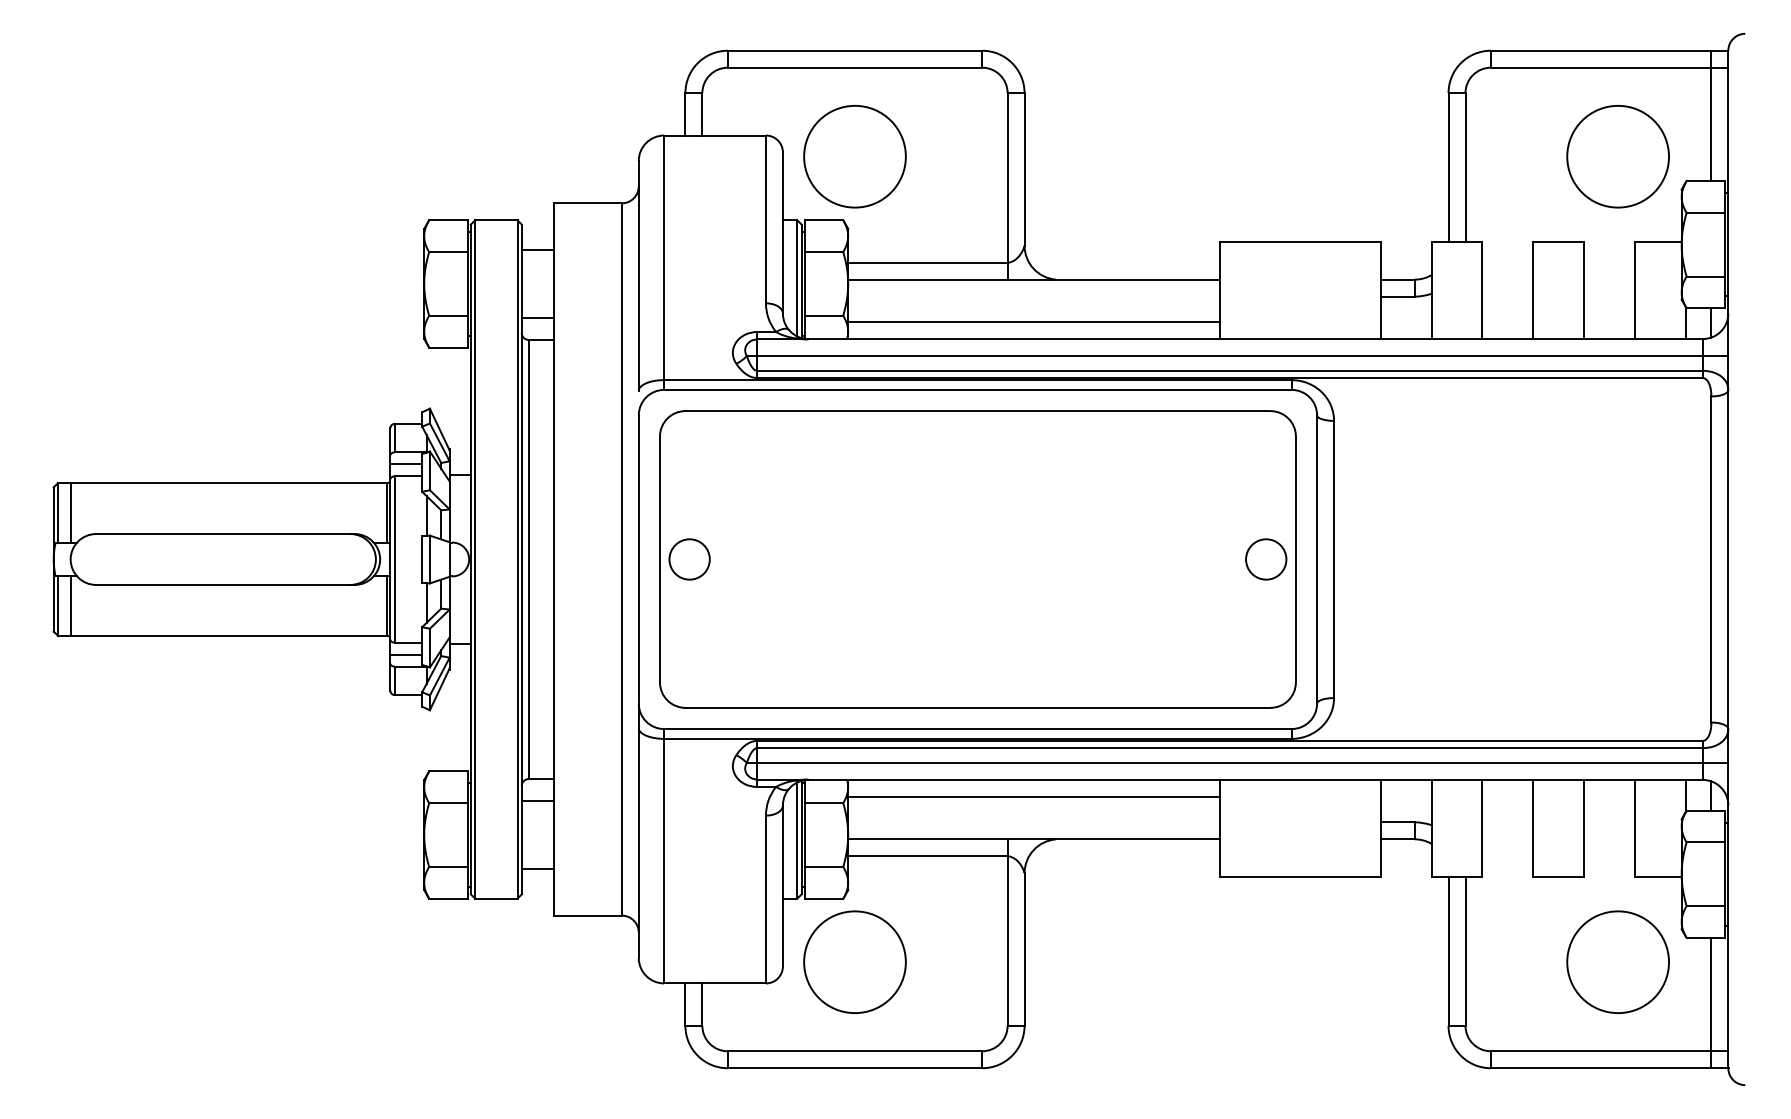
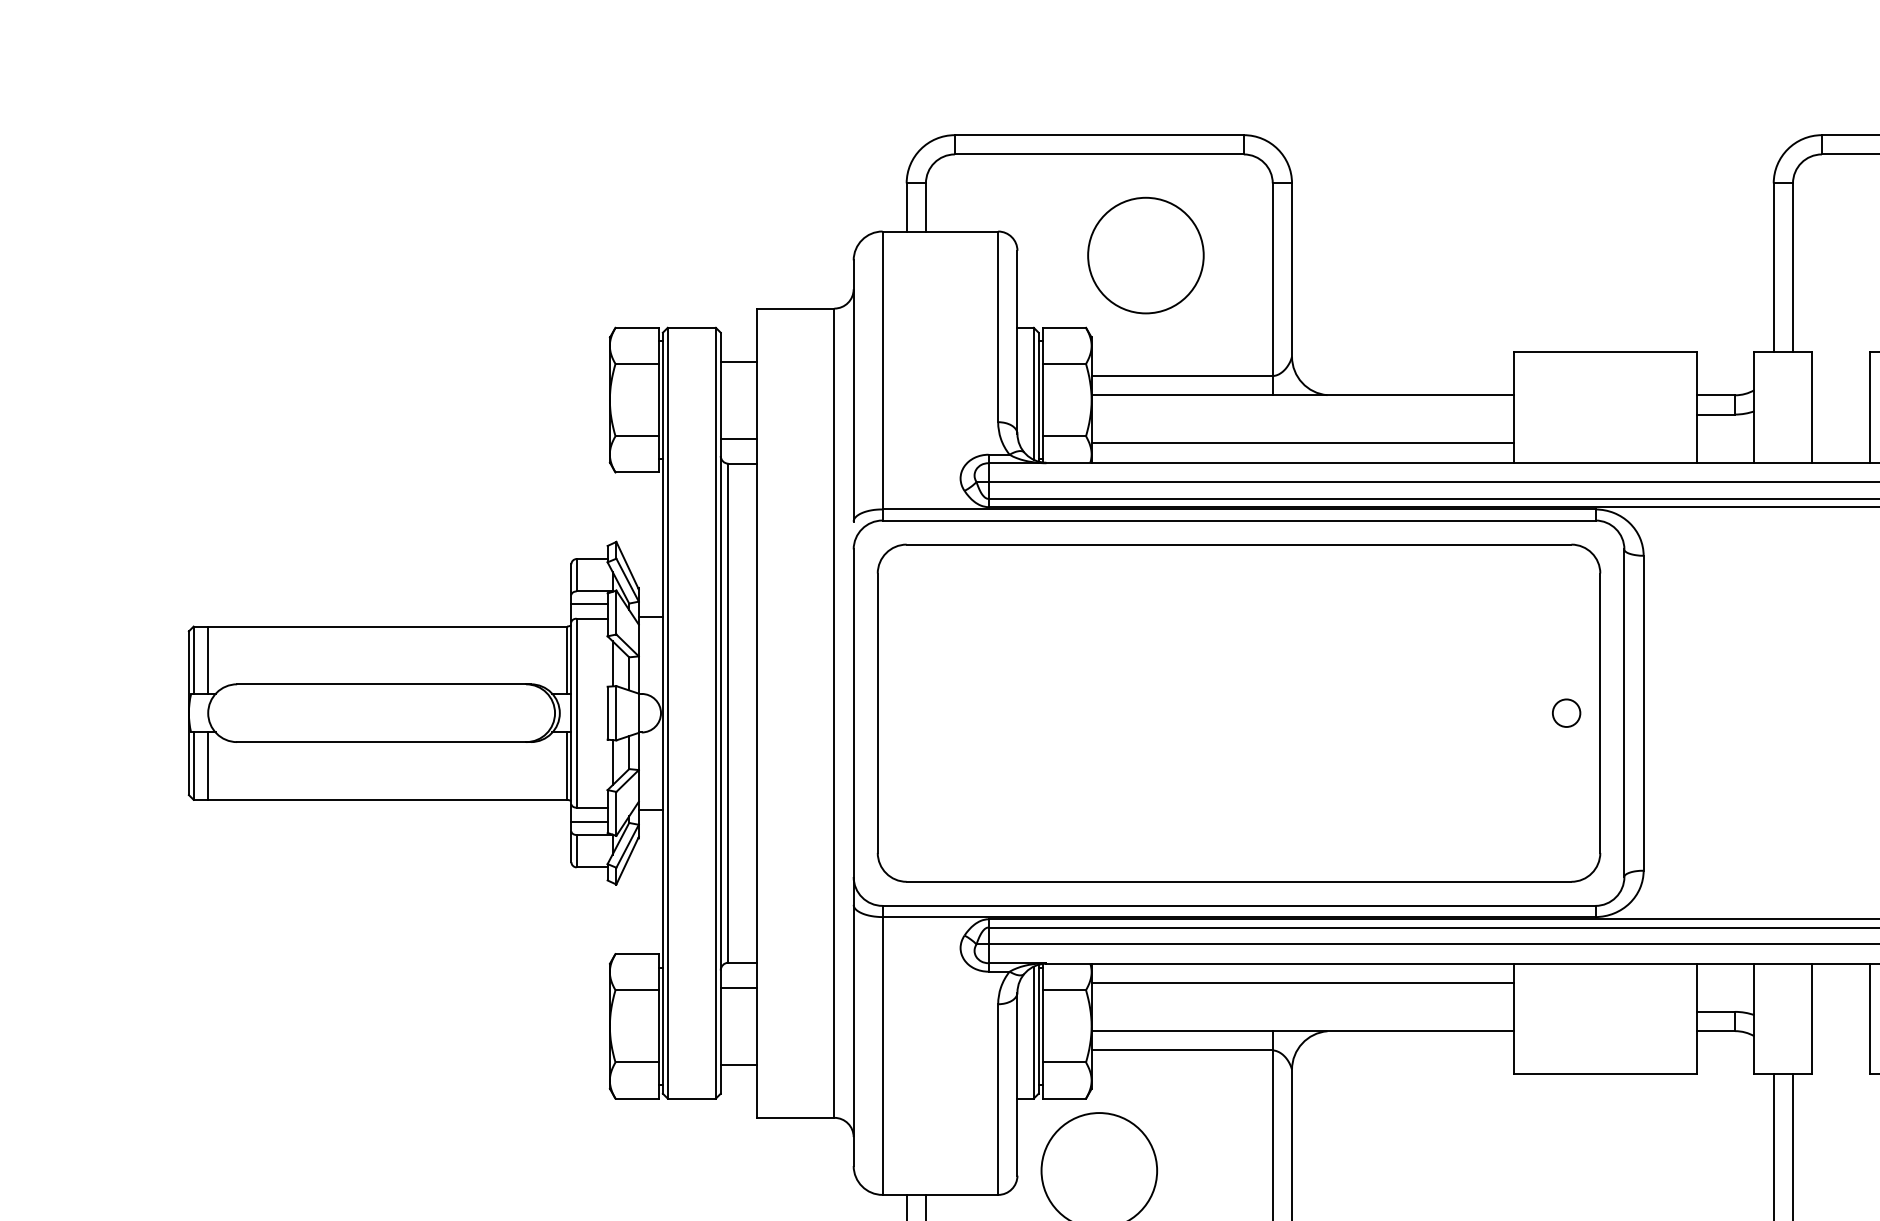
circle: (854, 156) -> (1145, 255), moved
circle: (689, 559) -> (911, 713), removed
circle: (1266, 559) -> (1566, 713), size x0.6

